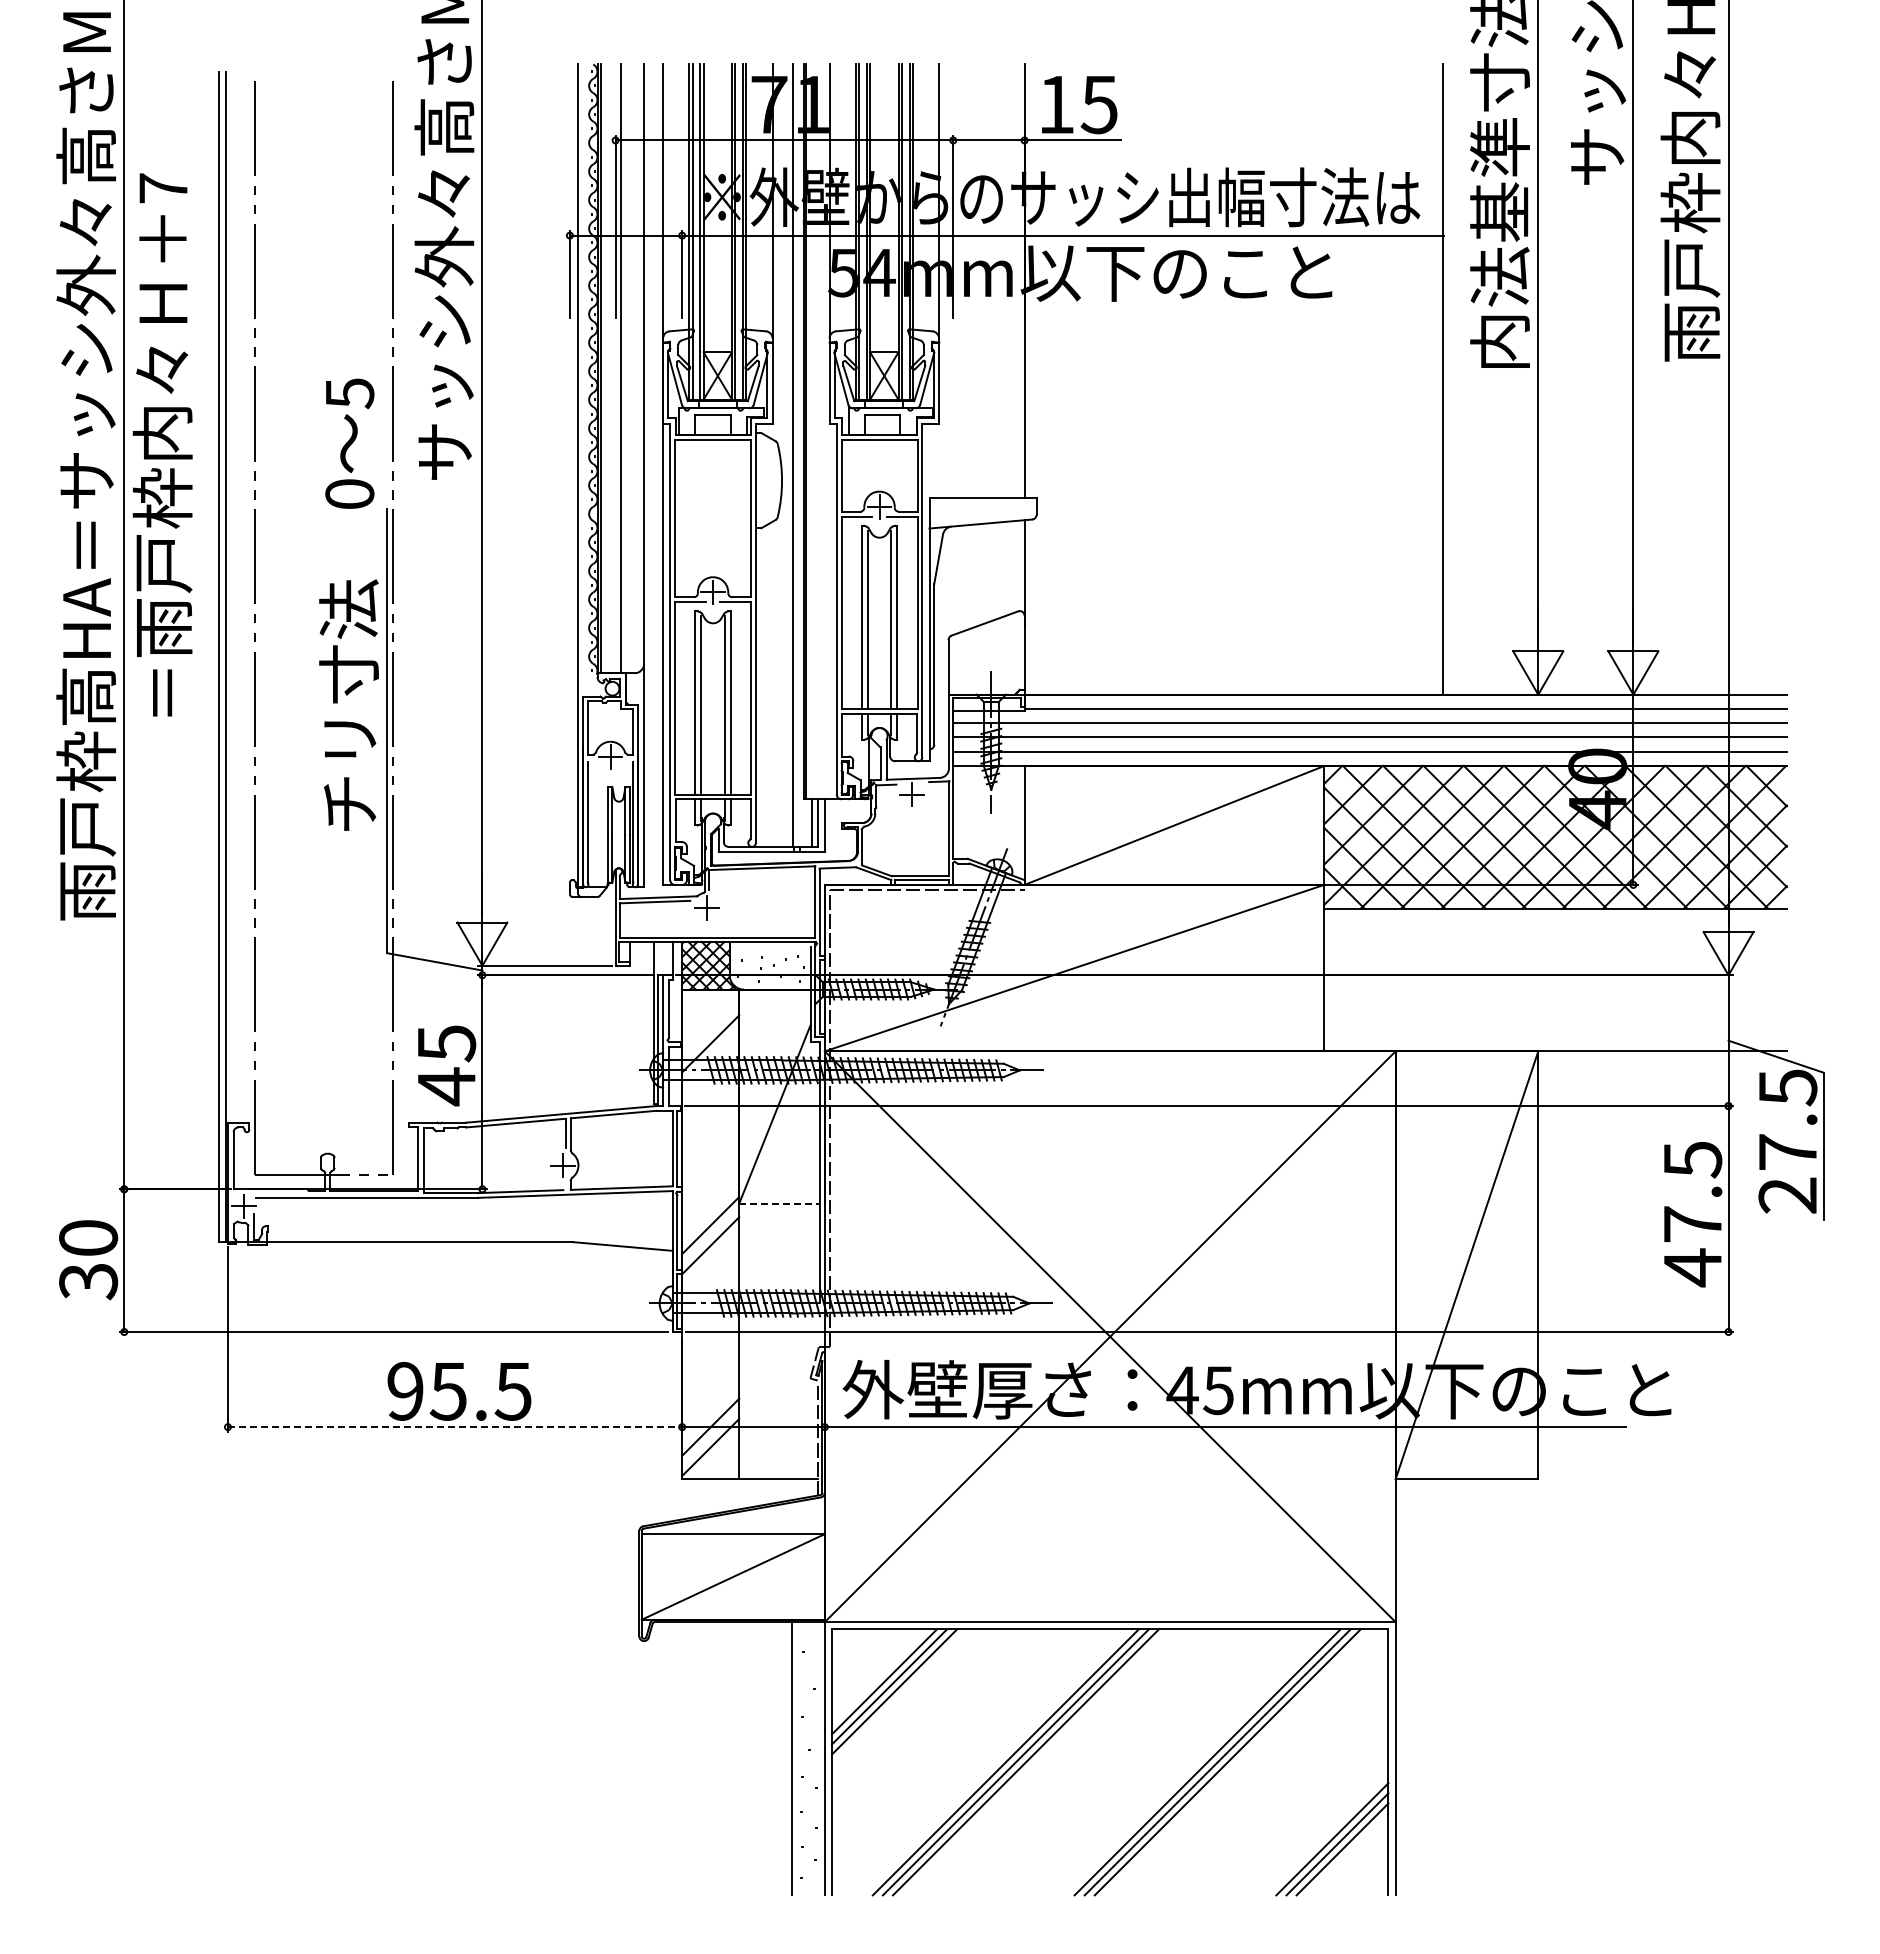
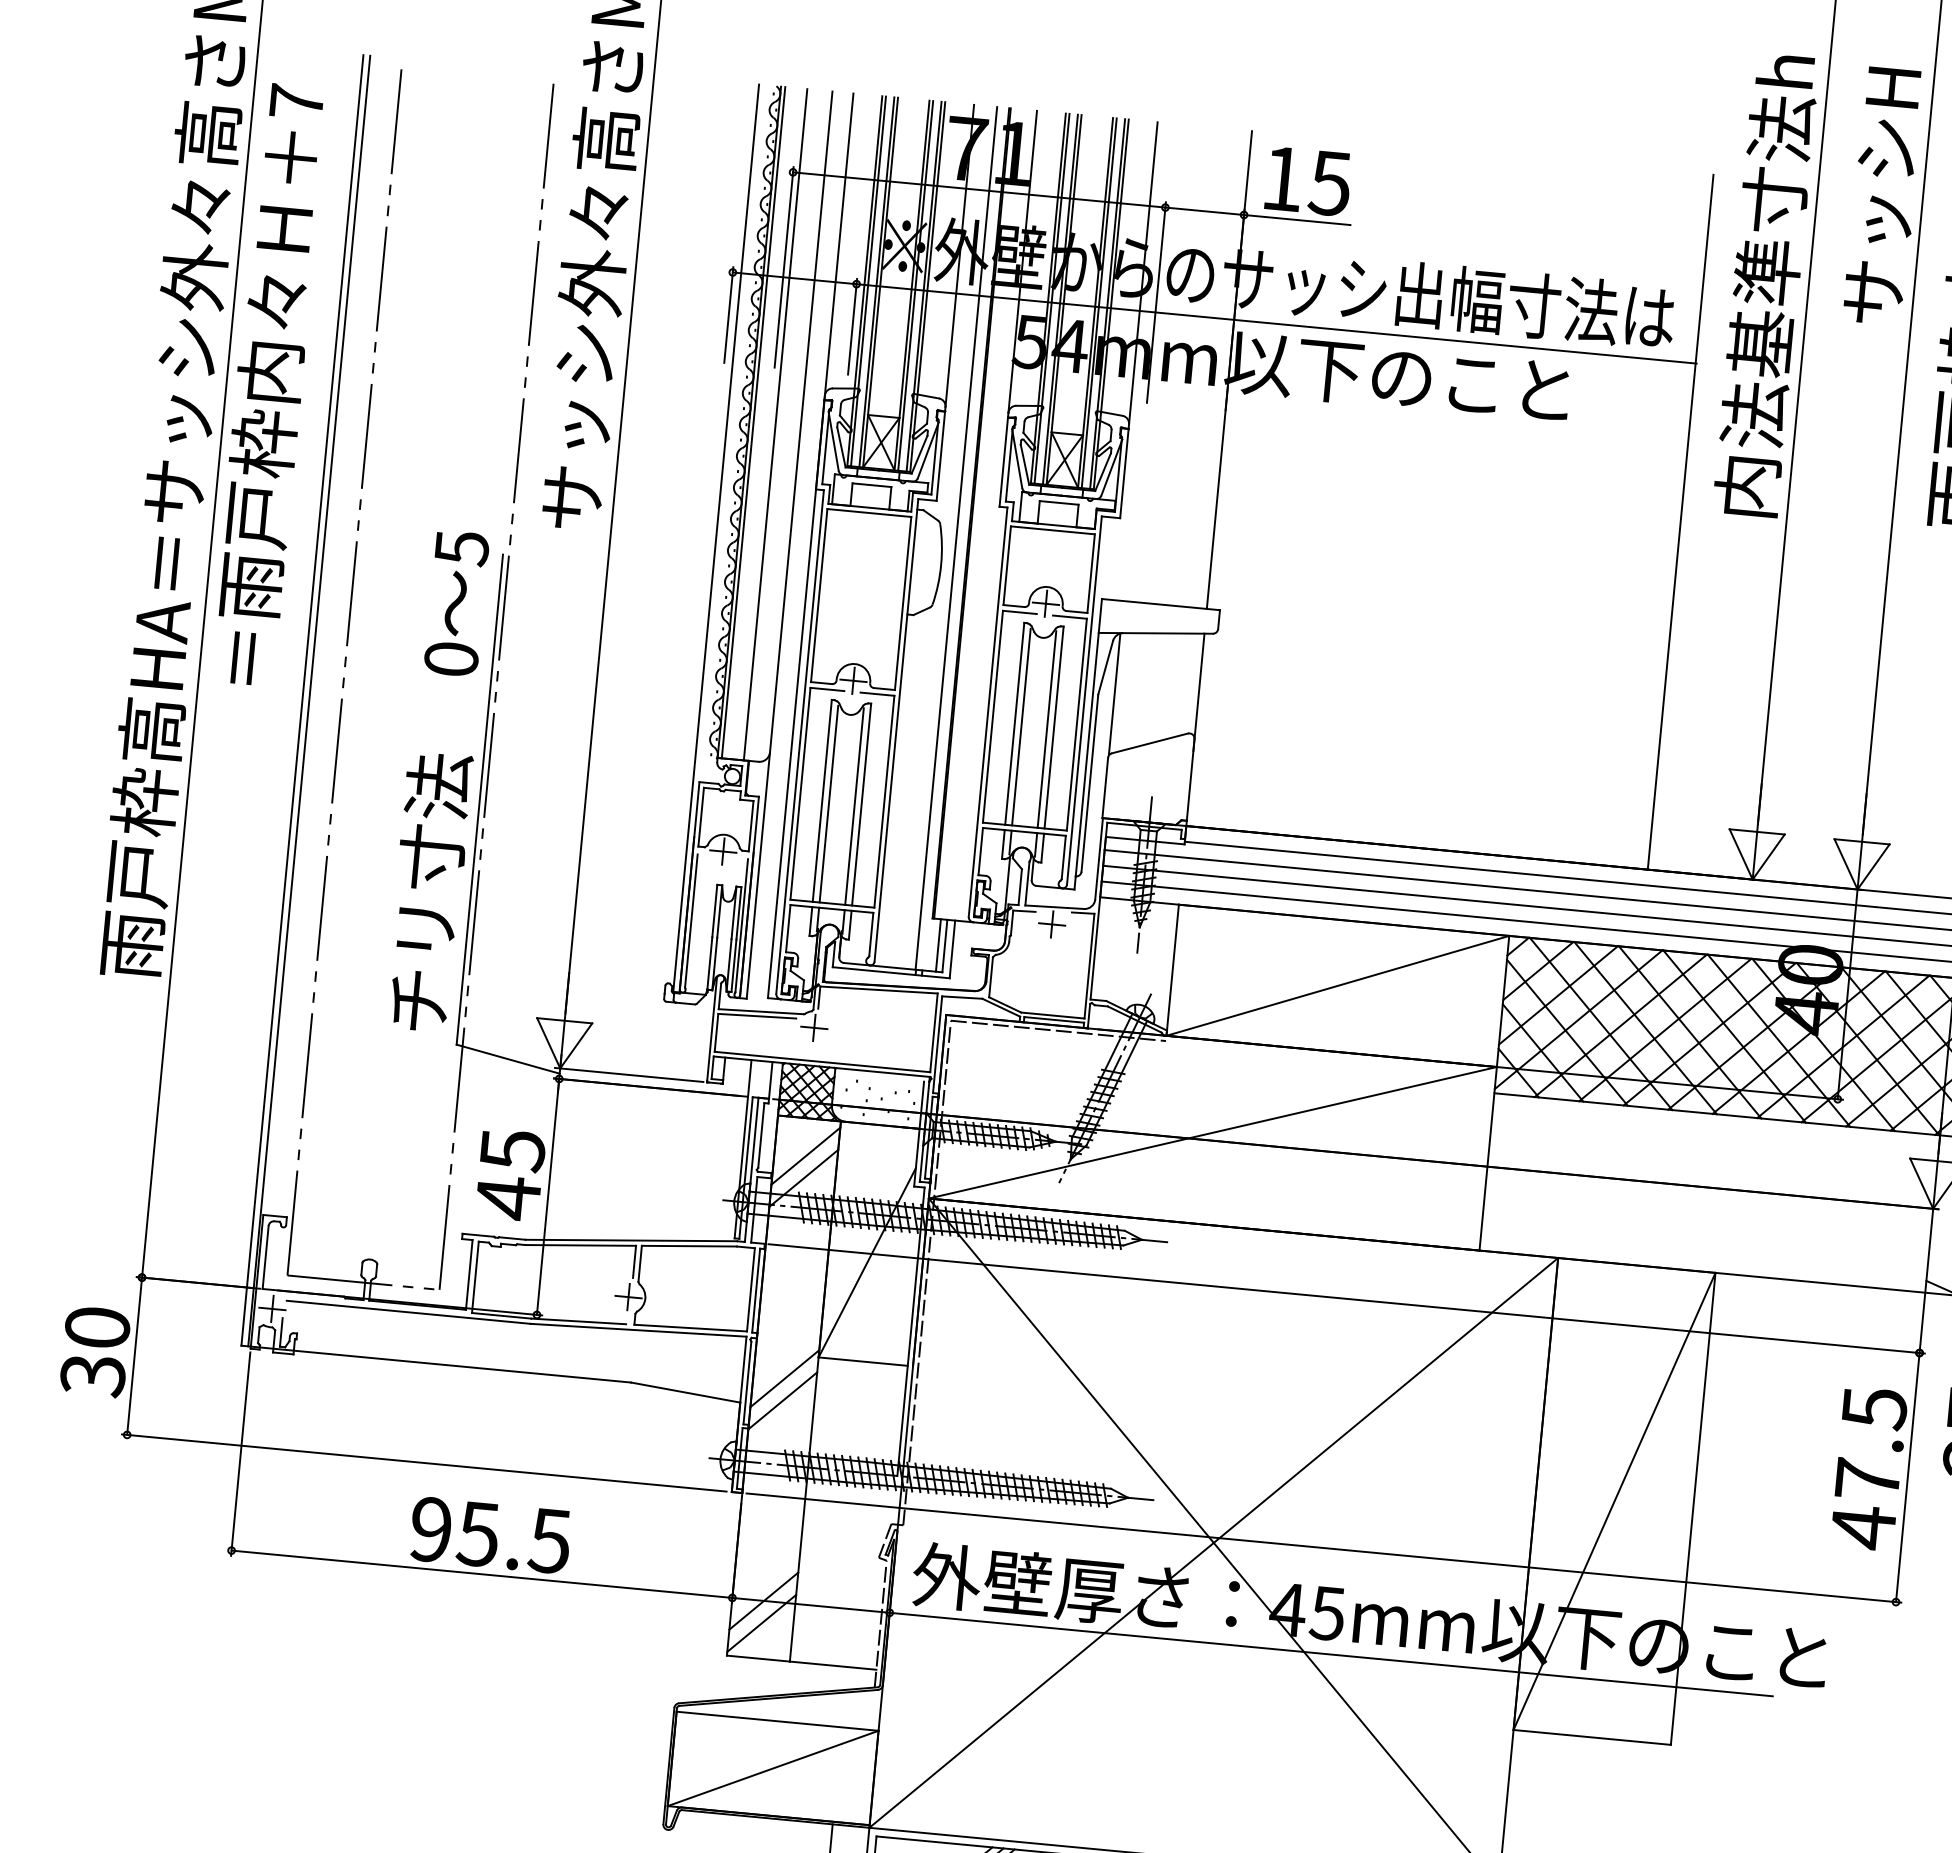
text: (162, 444) -> (269, 384), moved
line: (948, 581) -> (1114, 693), added
text: (348, 604) -> (438, 780), moved
line: (710, 1023) -> (805, 1155), added
line: (780, 1203) -> (864, 1361), dashed -> solid
line: (455, 1427) -> (482, 1574), dashed -> solid

